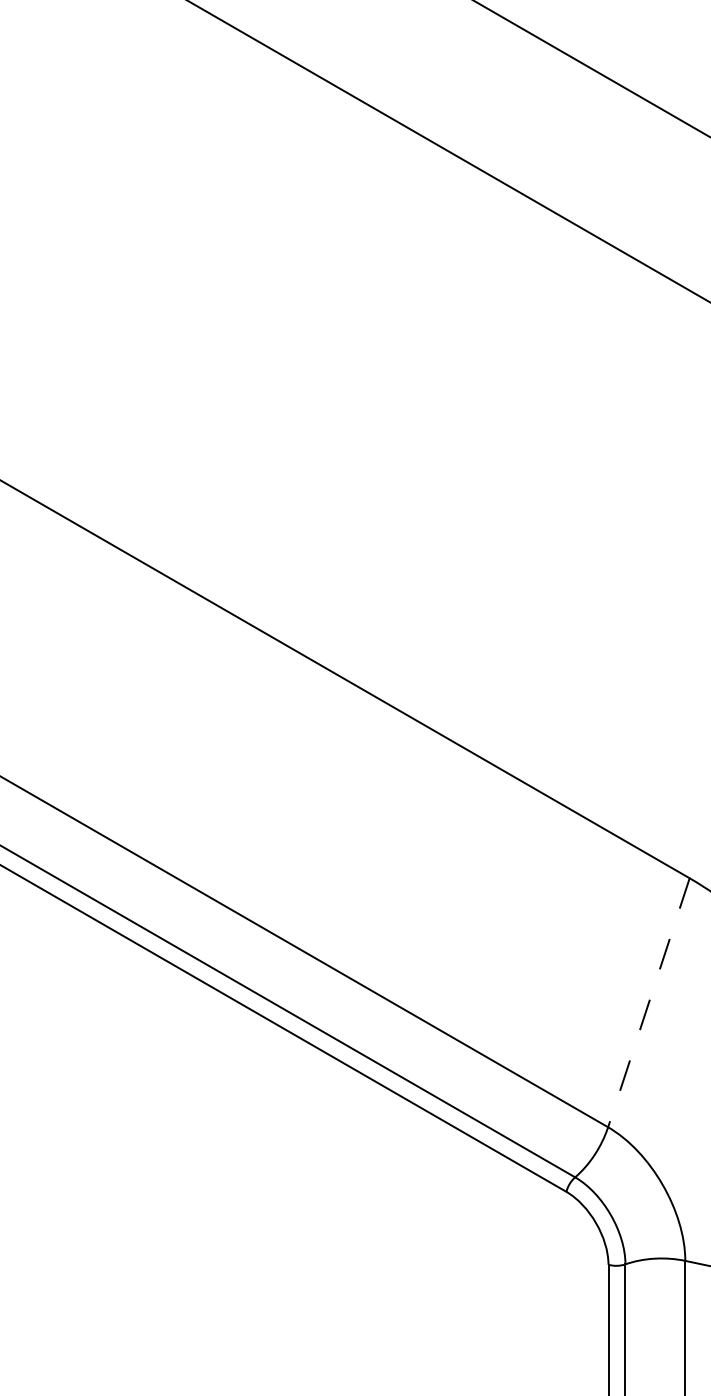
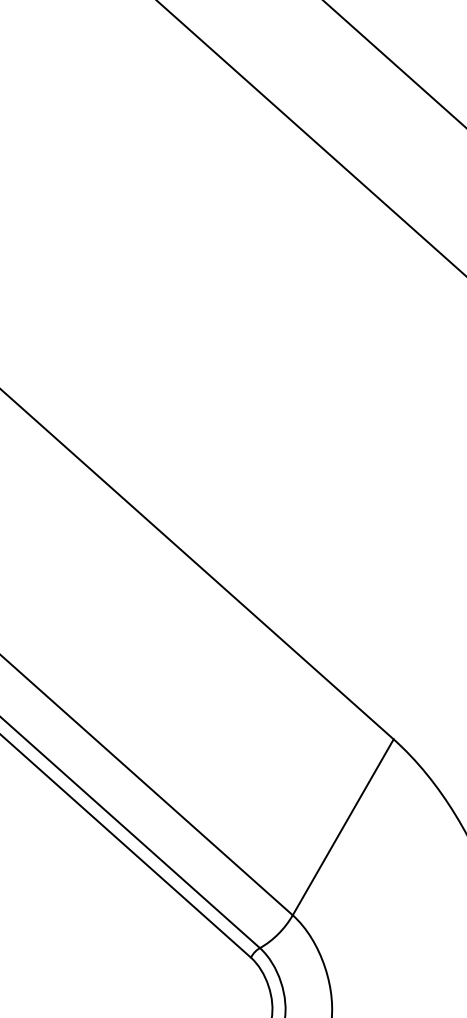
line: (648, 1003) -> (342, 827), dashed -> solid

